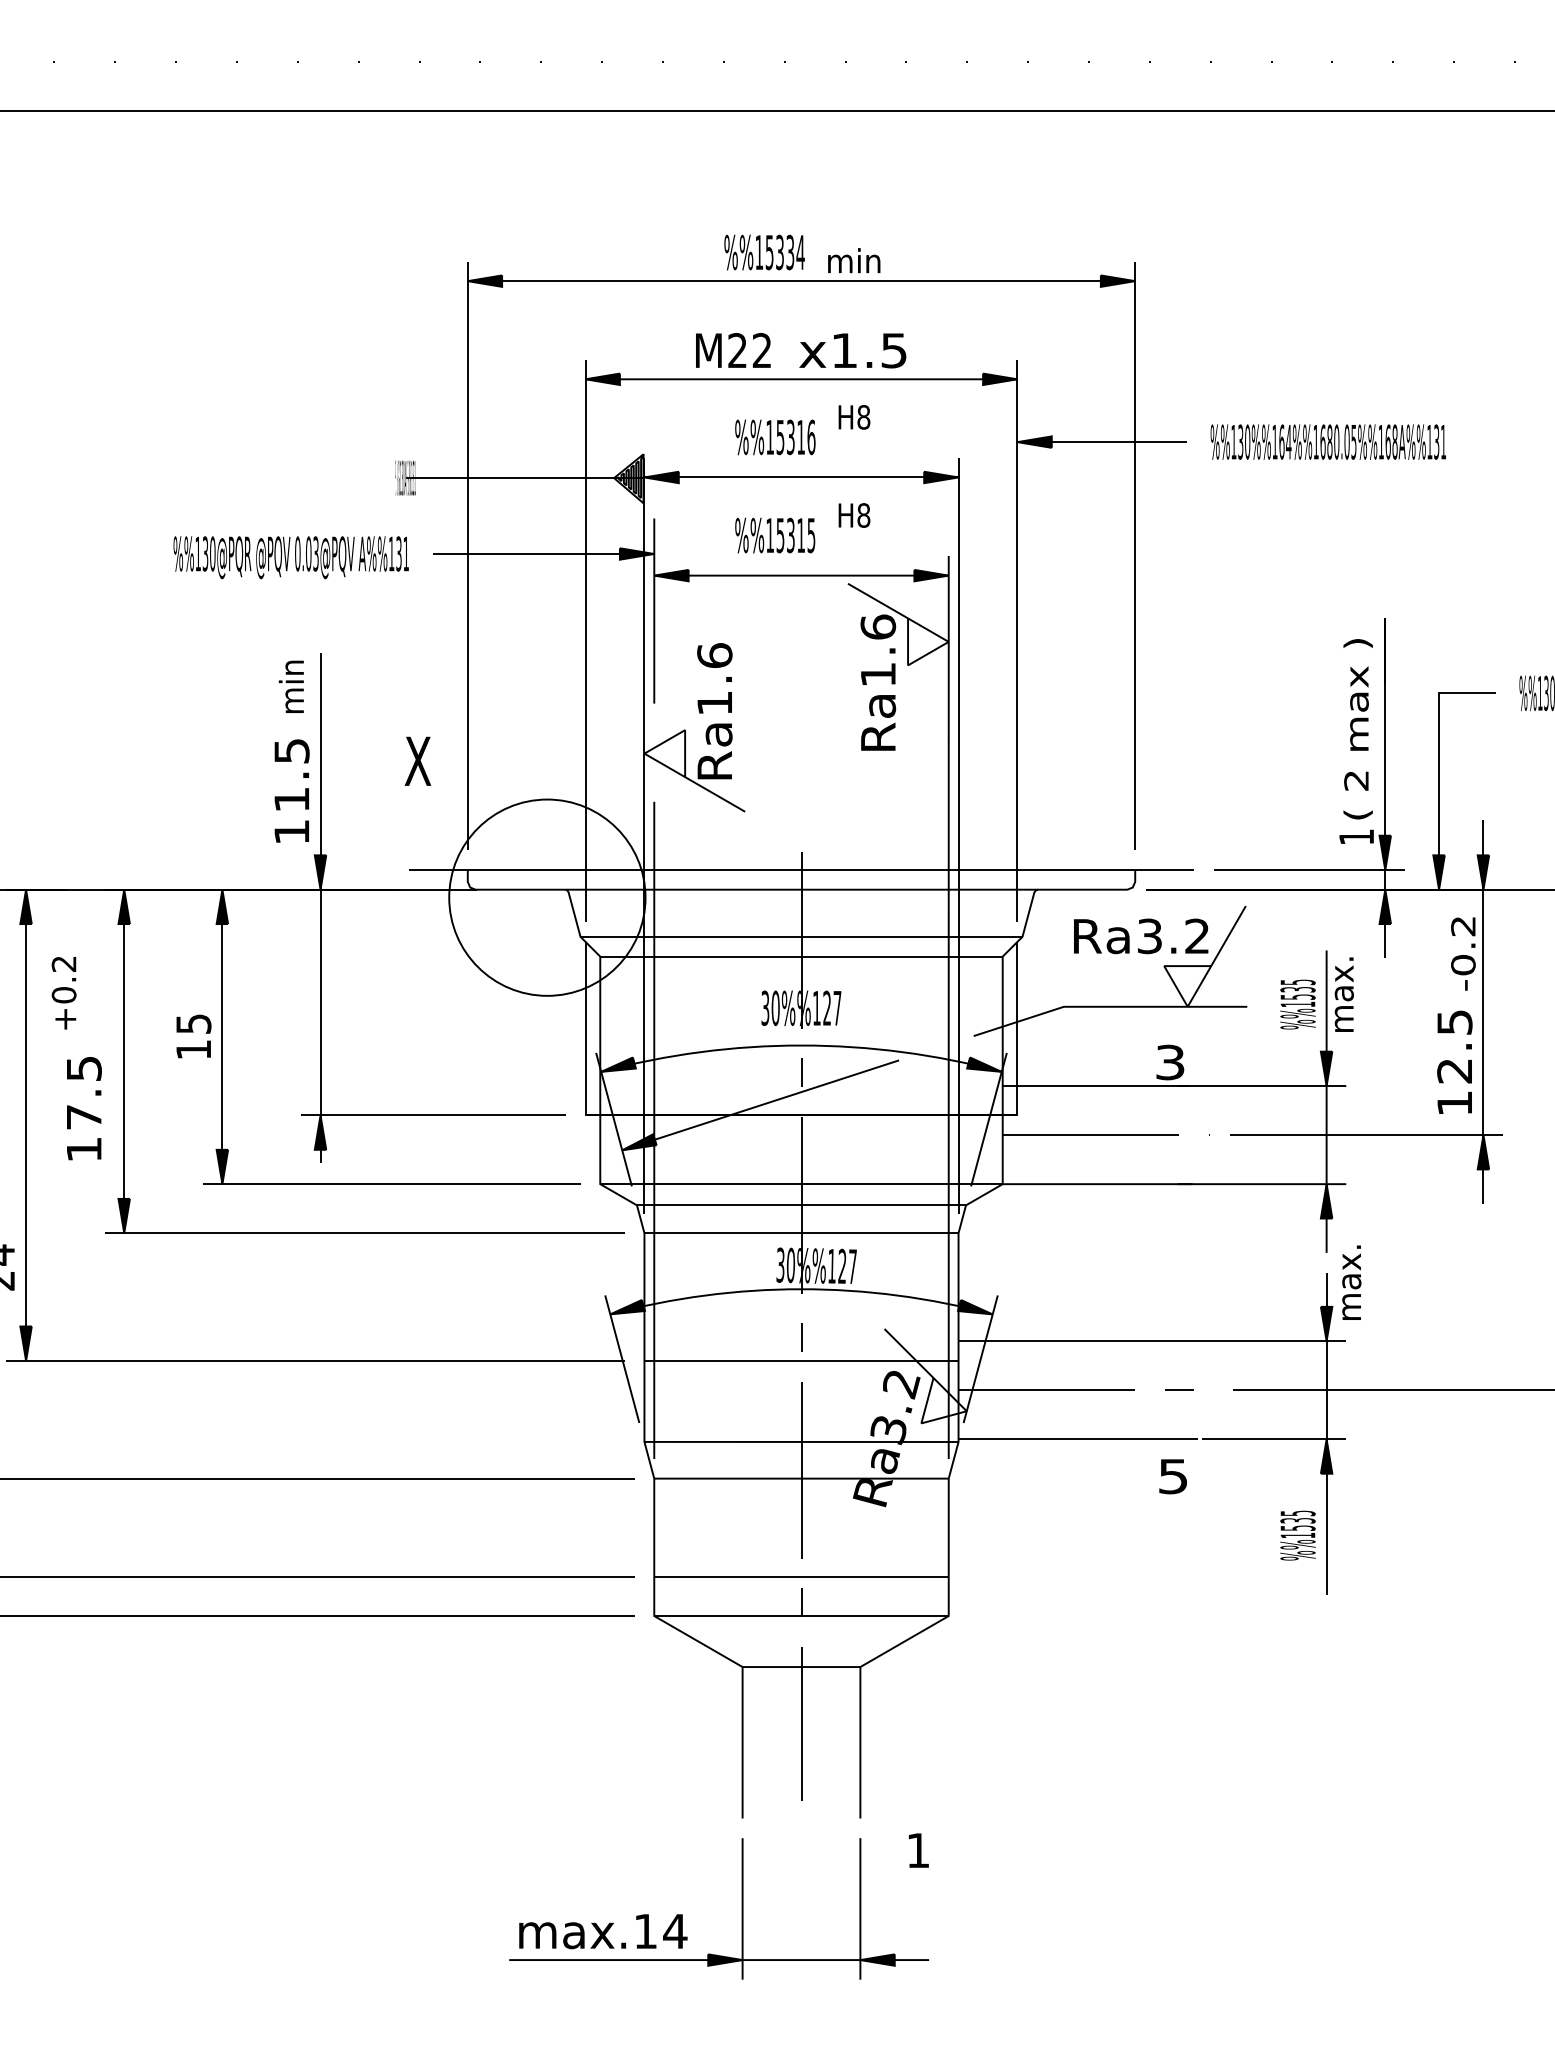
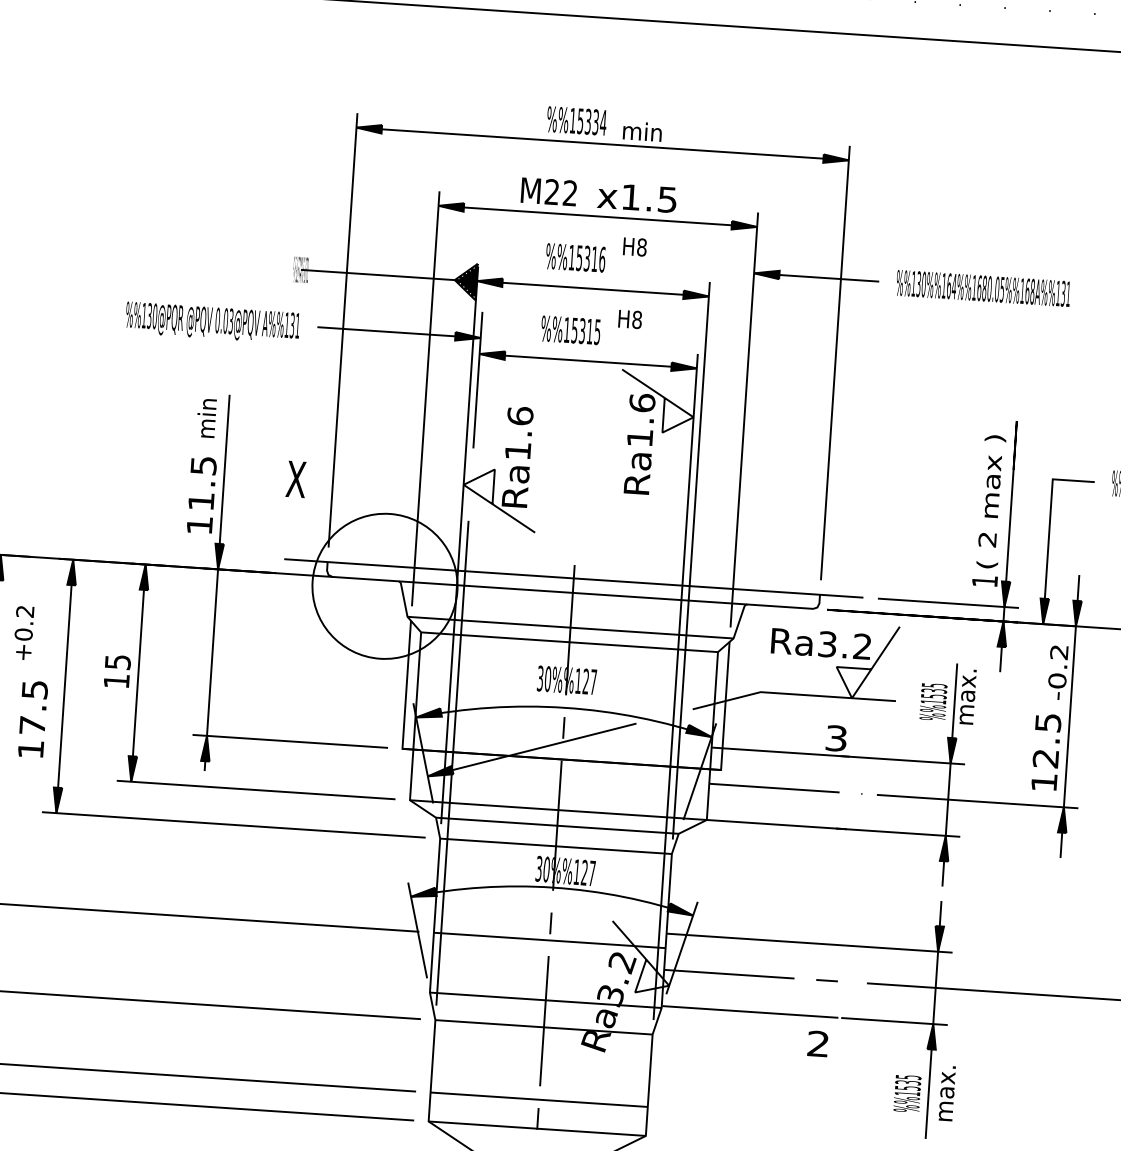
text: (1351, 1282) -> (947, 1093), moved
text: (1173, 1476) -> (818, 1043), 5 -> 2

